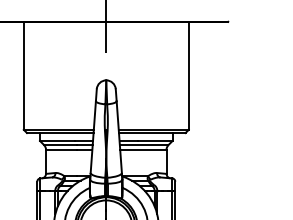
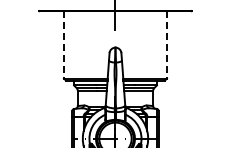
line: (23, 75) -> (63, 44), solid -> dashed
line: (187, 75) -> (166, 44), solid -> dashed

